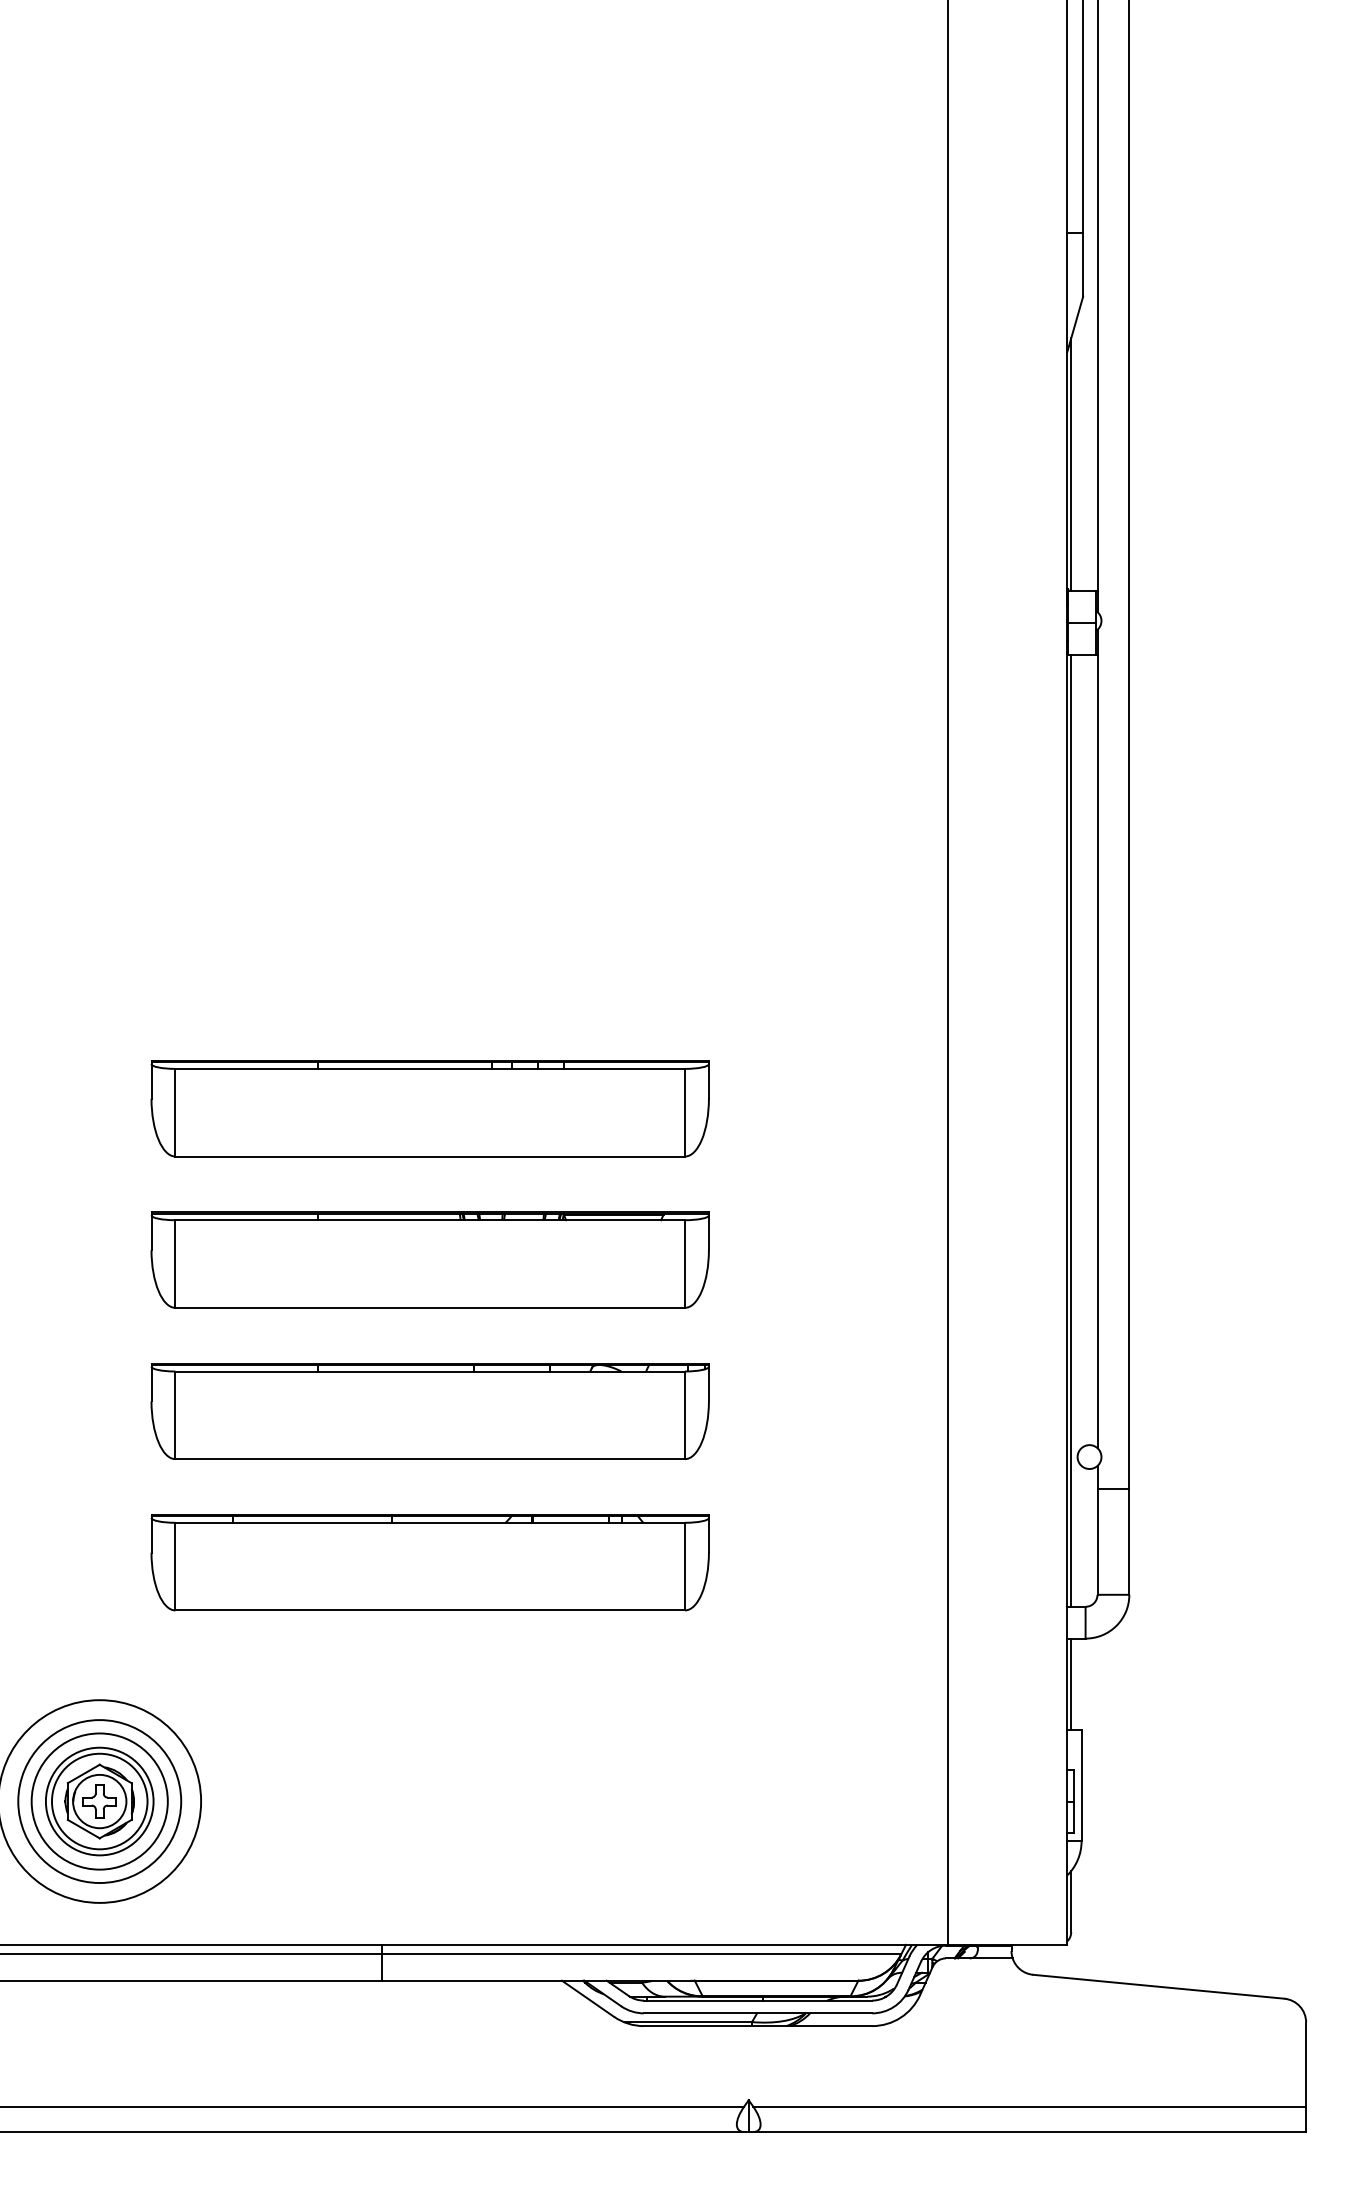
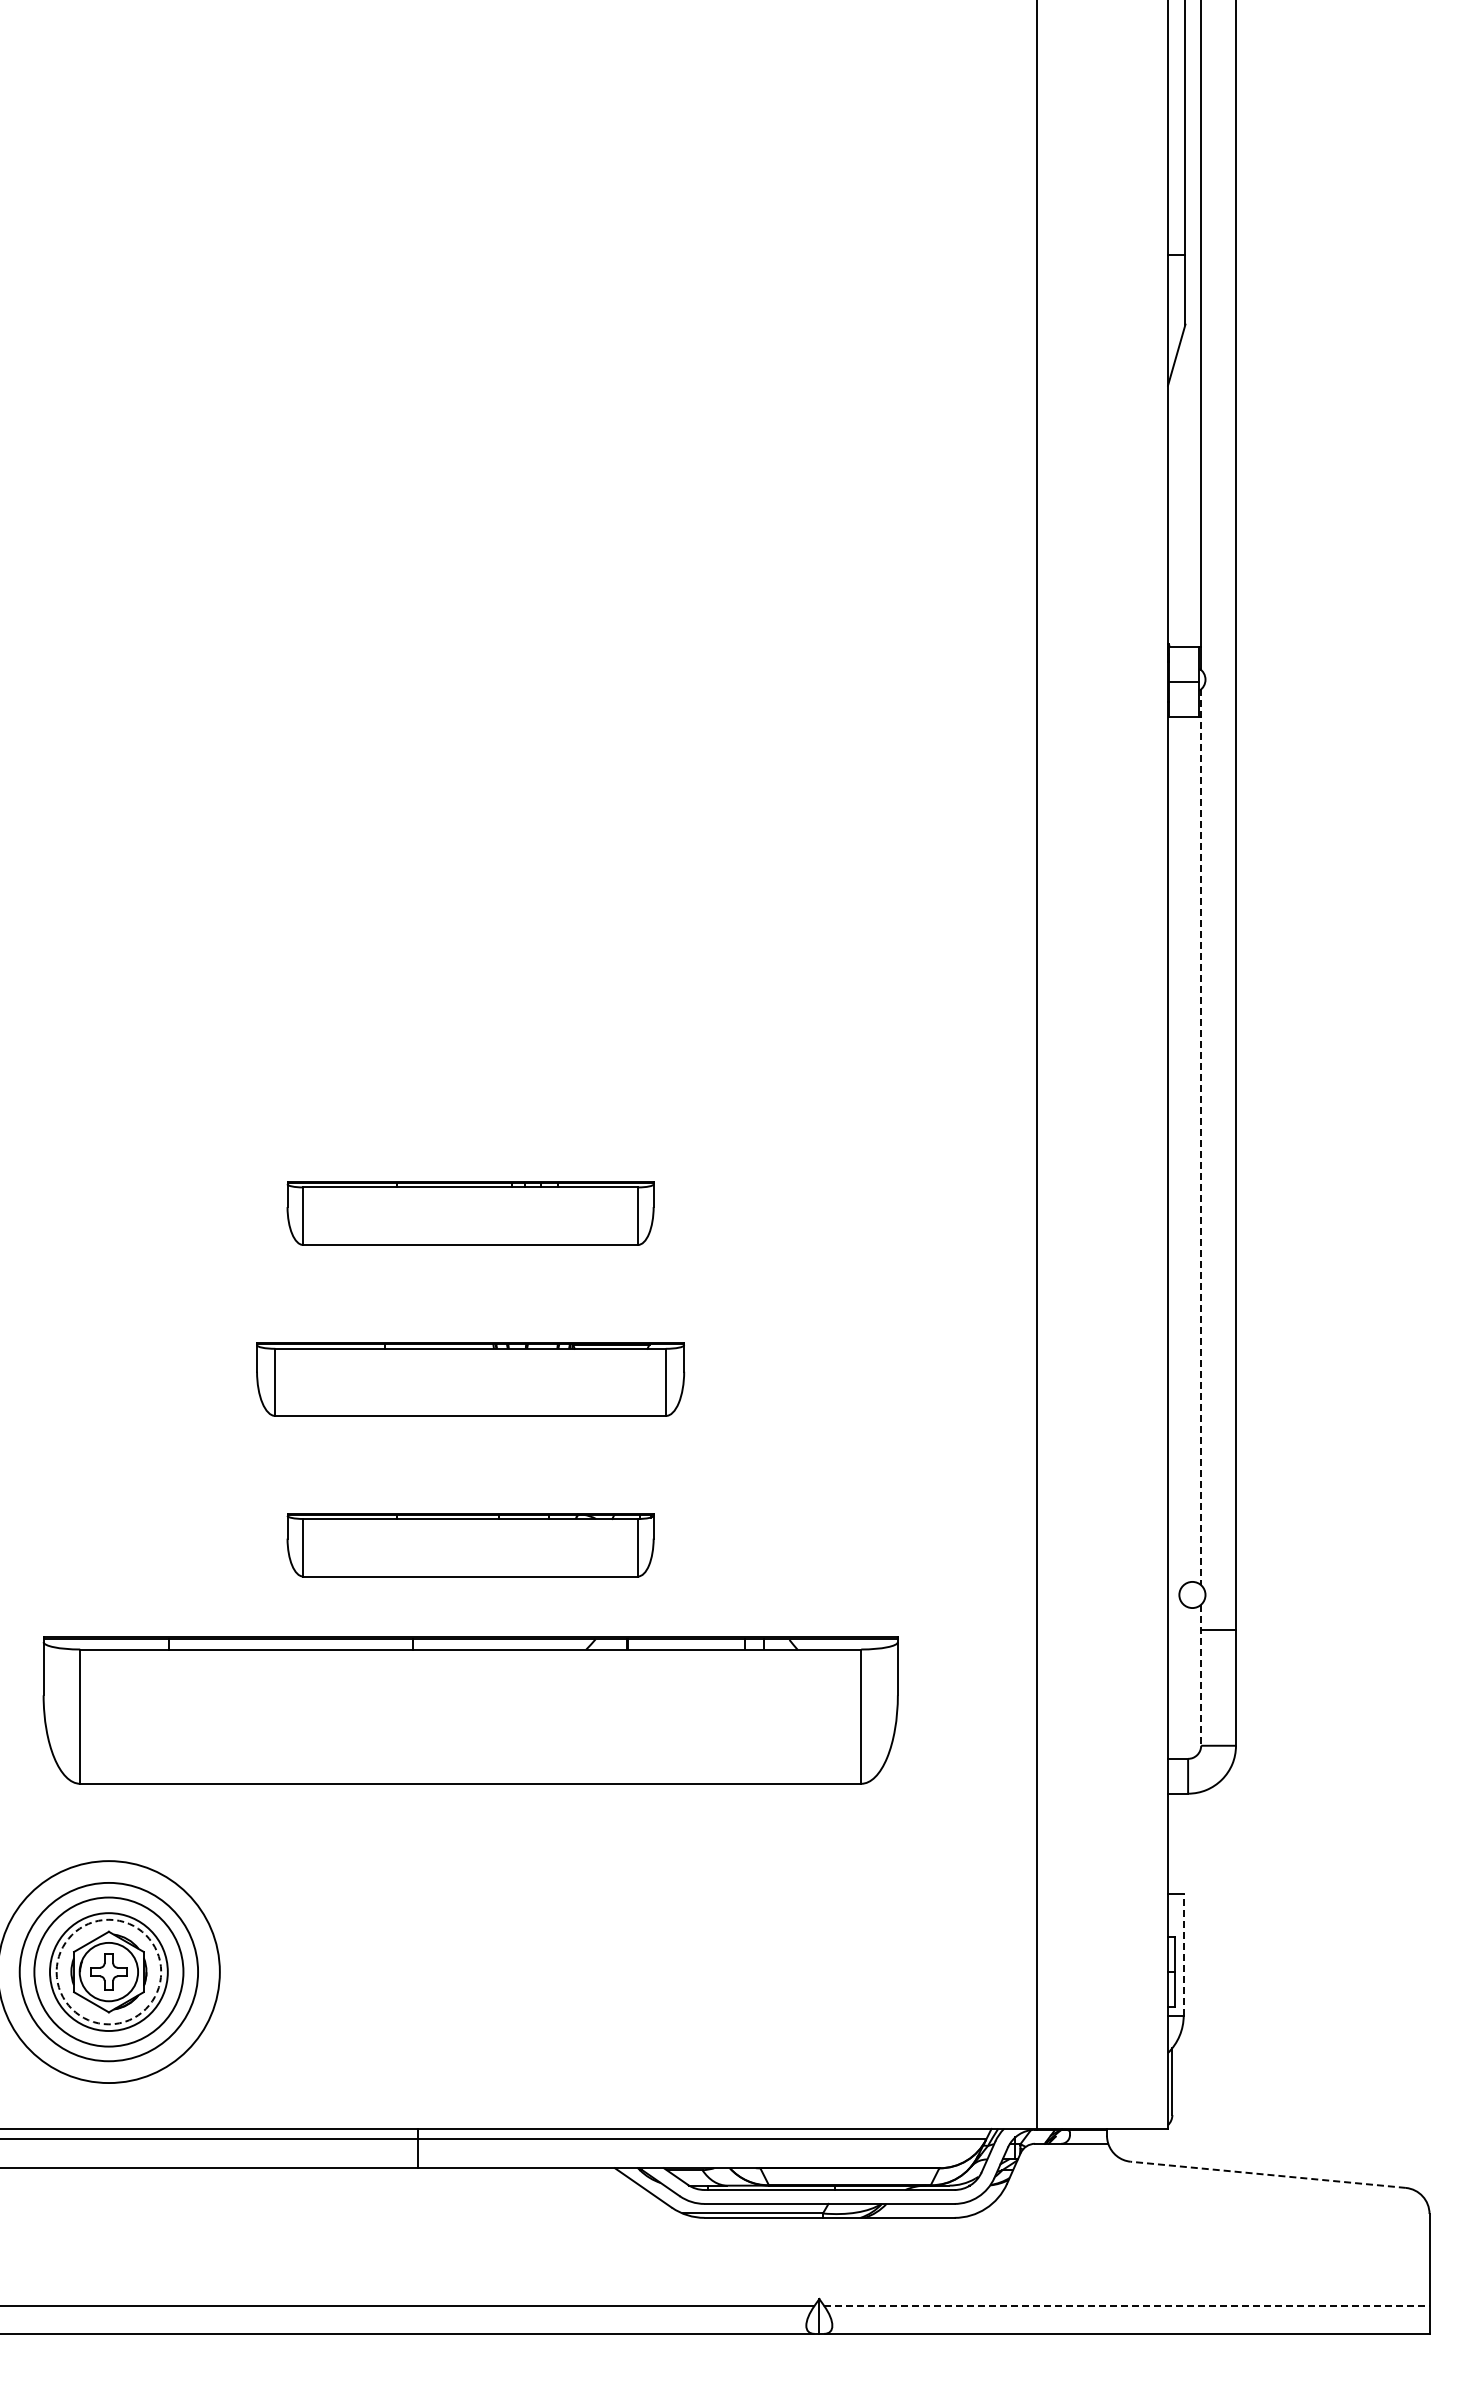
line: (1071, 464) -> (1172, 508), removed
line: (1097, 1039) -> (1201, 1137), solid -> dashed
part: (430, 1108) -> (470, 1213), size x0.6
line: (1071, 1130) -> (1172, 1237), removed
part: (430, 1260) -> (470, 1379), size x0.7
part: (430, 1411) -> (470, 1545), size x0.6
line: (1097, 1530) -> (1201, 1675), solid -> dashed
part: (430, 1562) -> (470, 1710), size x1.4
line: (1071, 1684) -> (1172, 1843), removed
line: (1081, 1785) -> (1183, 1954), solid -> dashed
circle: (99, 1801) -> (108, 1971), solid -> dashed
line: (1158, 1986) -> (1267, 2174), solid -> dashed
line: (1029, 2106) -> (1126, 2305), solid -> dashed

